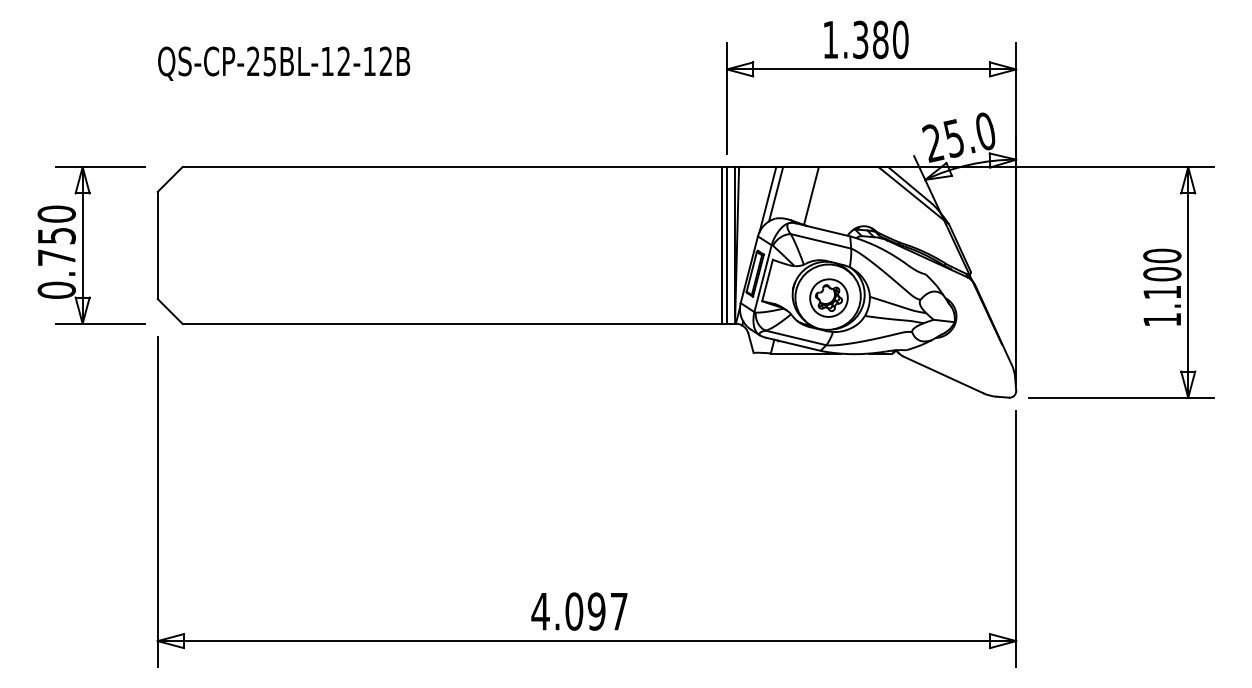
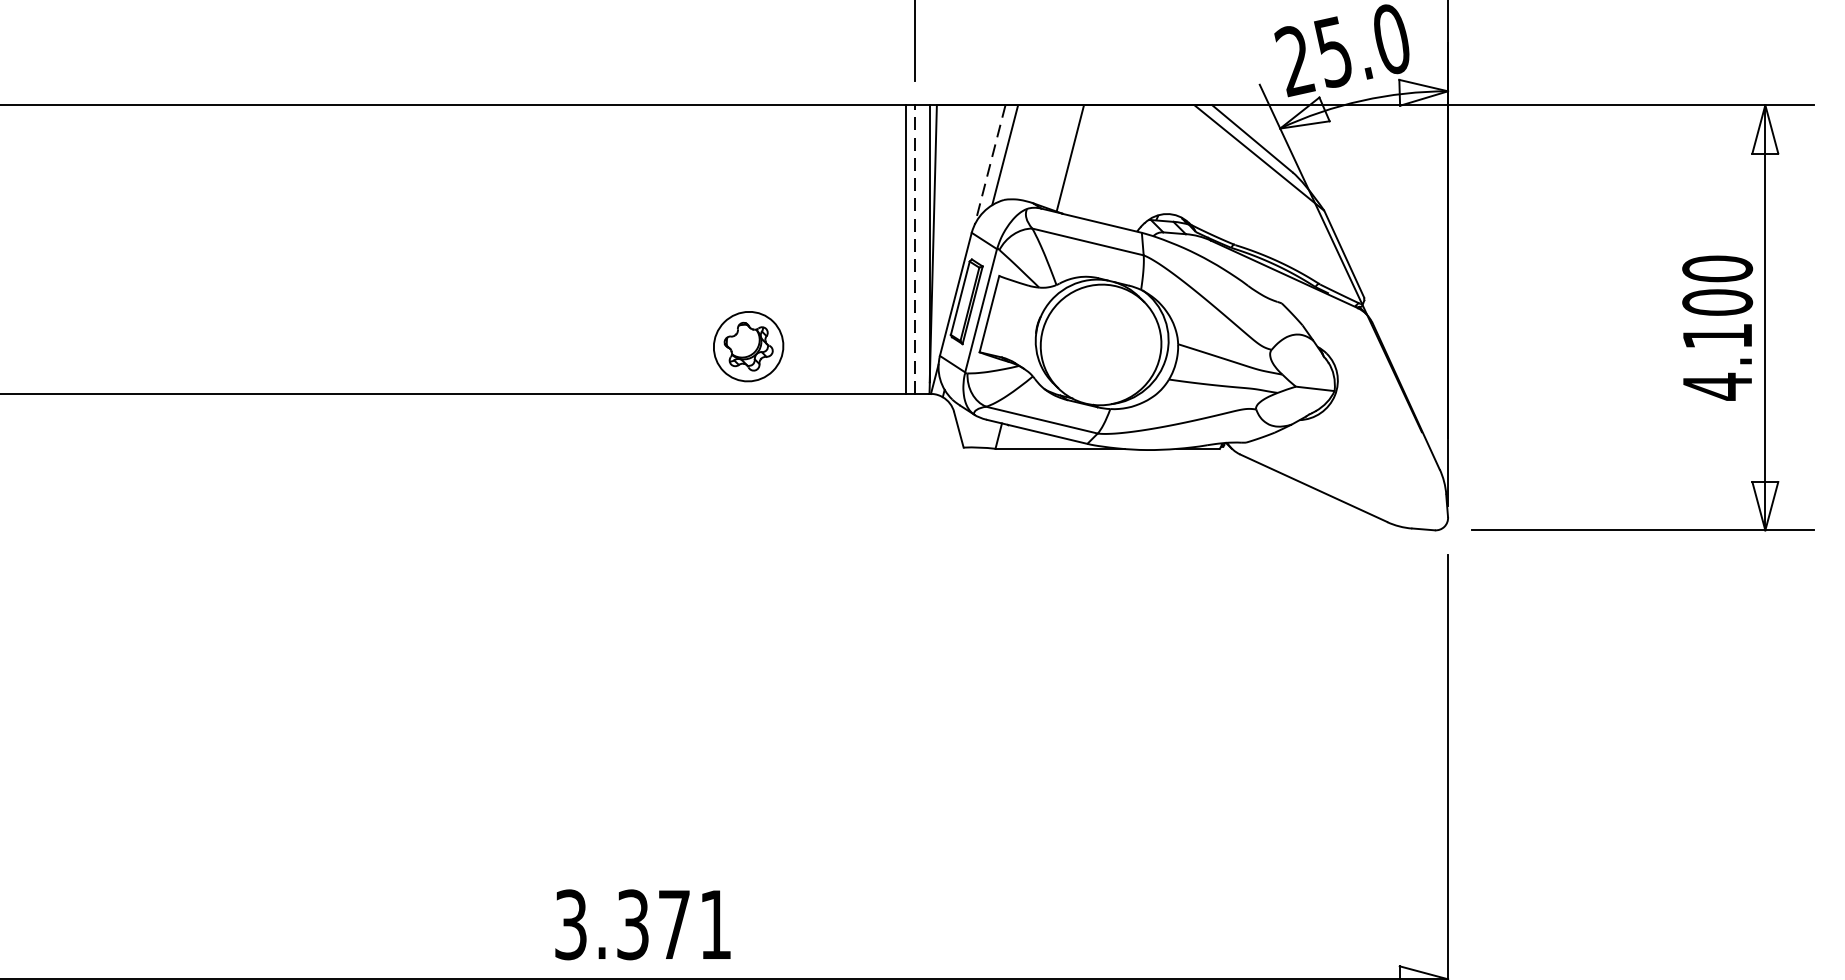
line: (767, 200) -> (989, 166), solid -> dashed
line: (727, 244) -> (915, 247), solid -> dashed
part: (828, 297) -> (747, 345), moved
text: (1161, 319) -> (1716, 386), 1.100 -> 4.100
text: (579, 611) -> (642, 924), 4.097 -> 3.371

